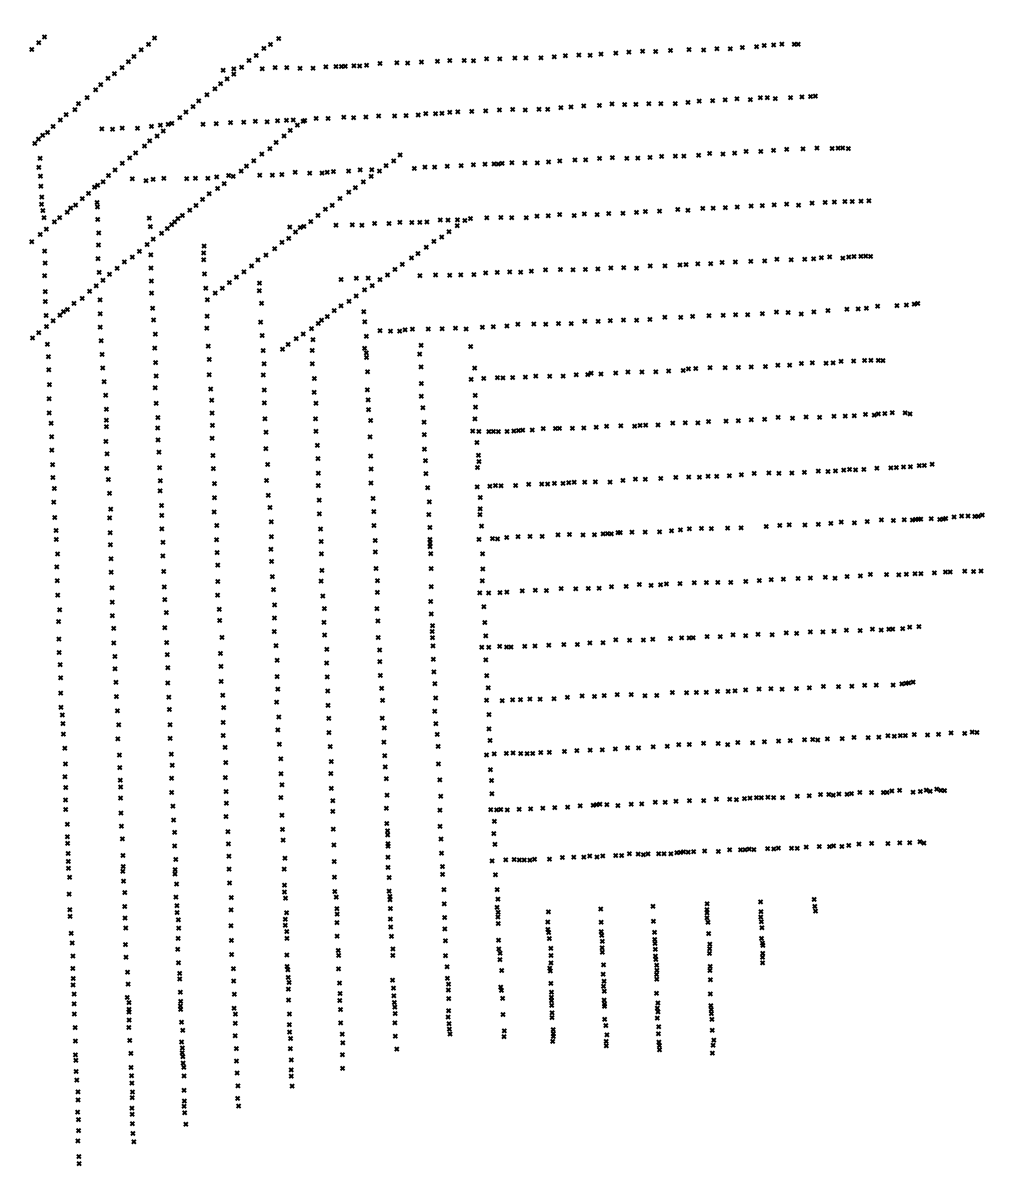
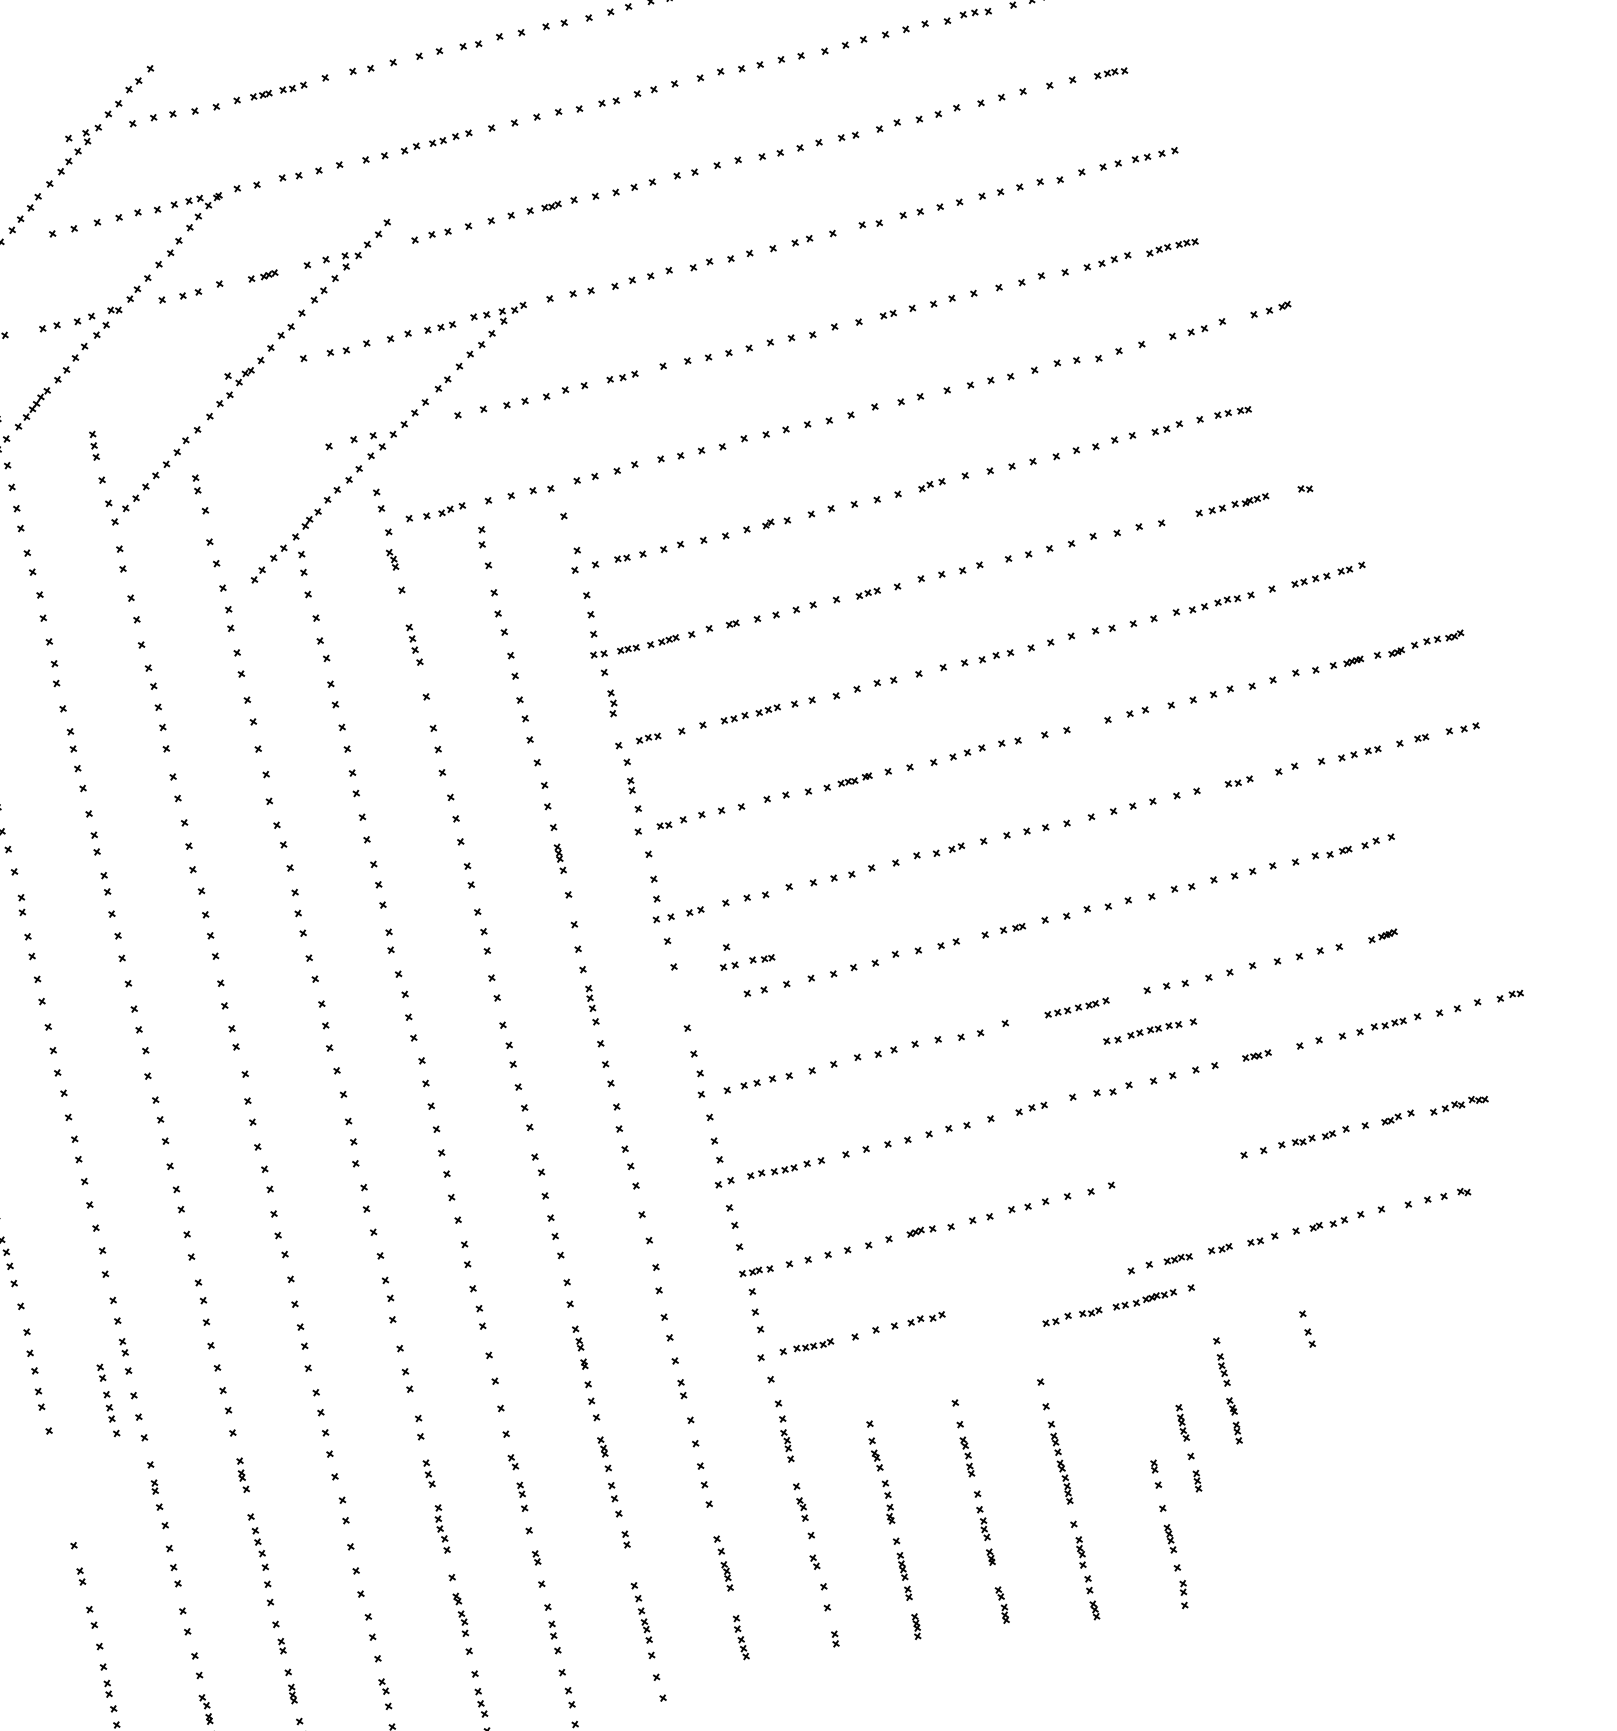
part: (321, 172) -> (263, 276), size x0.6
part: (520, 271) -> (622, 376), size x0.7
part: (368, 404) -> (413, 643), size x0.7
part: (862, 414) -> (1231, 505), size x0.7
part: (835, 577) -> (1238, 782), size x0.6
part: (496, 641) -> (746, 953), moved
part: (902, 683) -> (1382, 936), size x0.7
part: (715, 691) -> (1076, 1008), size x0.6
part: (815, 739) -> (1256, 1055), size x0.6
part: (677, 745) -> (1030, 1109), size x0.7
part: (755, 798) -> (1149, 1031), moved
part: (659, 852) -> (1117, 1304), moved
part: (68, 856) -> (108, 1399), moved
part: (175, 871) -> (242, 1474), size x0.7
part: (814, 905) -> (1306, 1329), size x1.6
part: (708, 928) -> (1189, 1448), moved
part: (447, 976) -> (723, 1562), size x0.7
part: (501, 992) -> (818, 1571), size x1.6
part: (605, 1032) -> (1002, 1605), size x0.7

